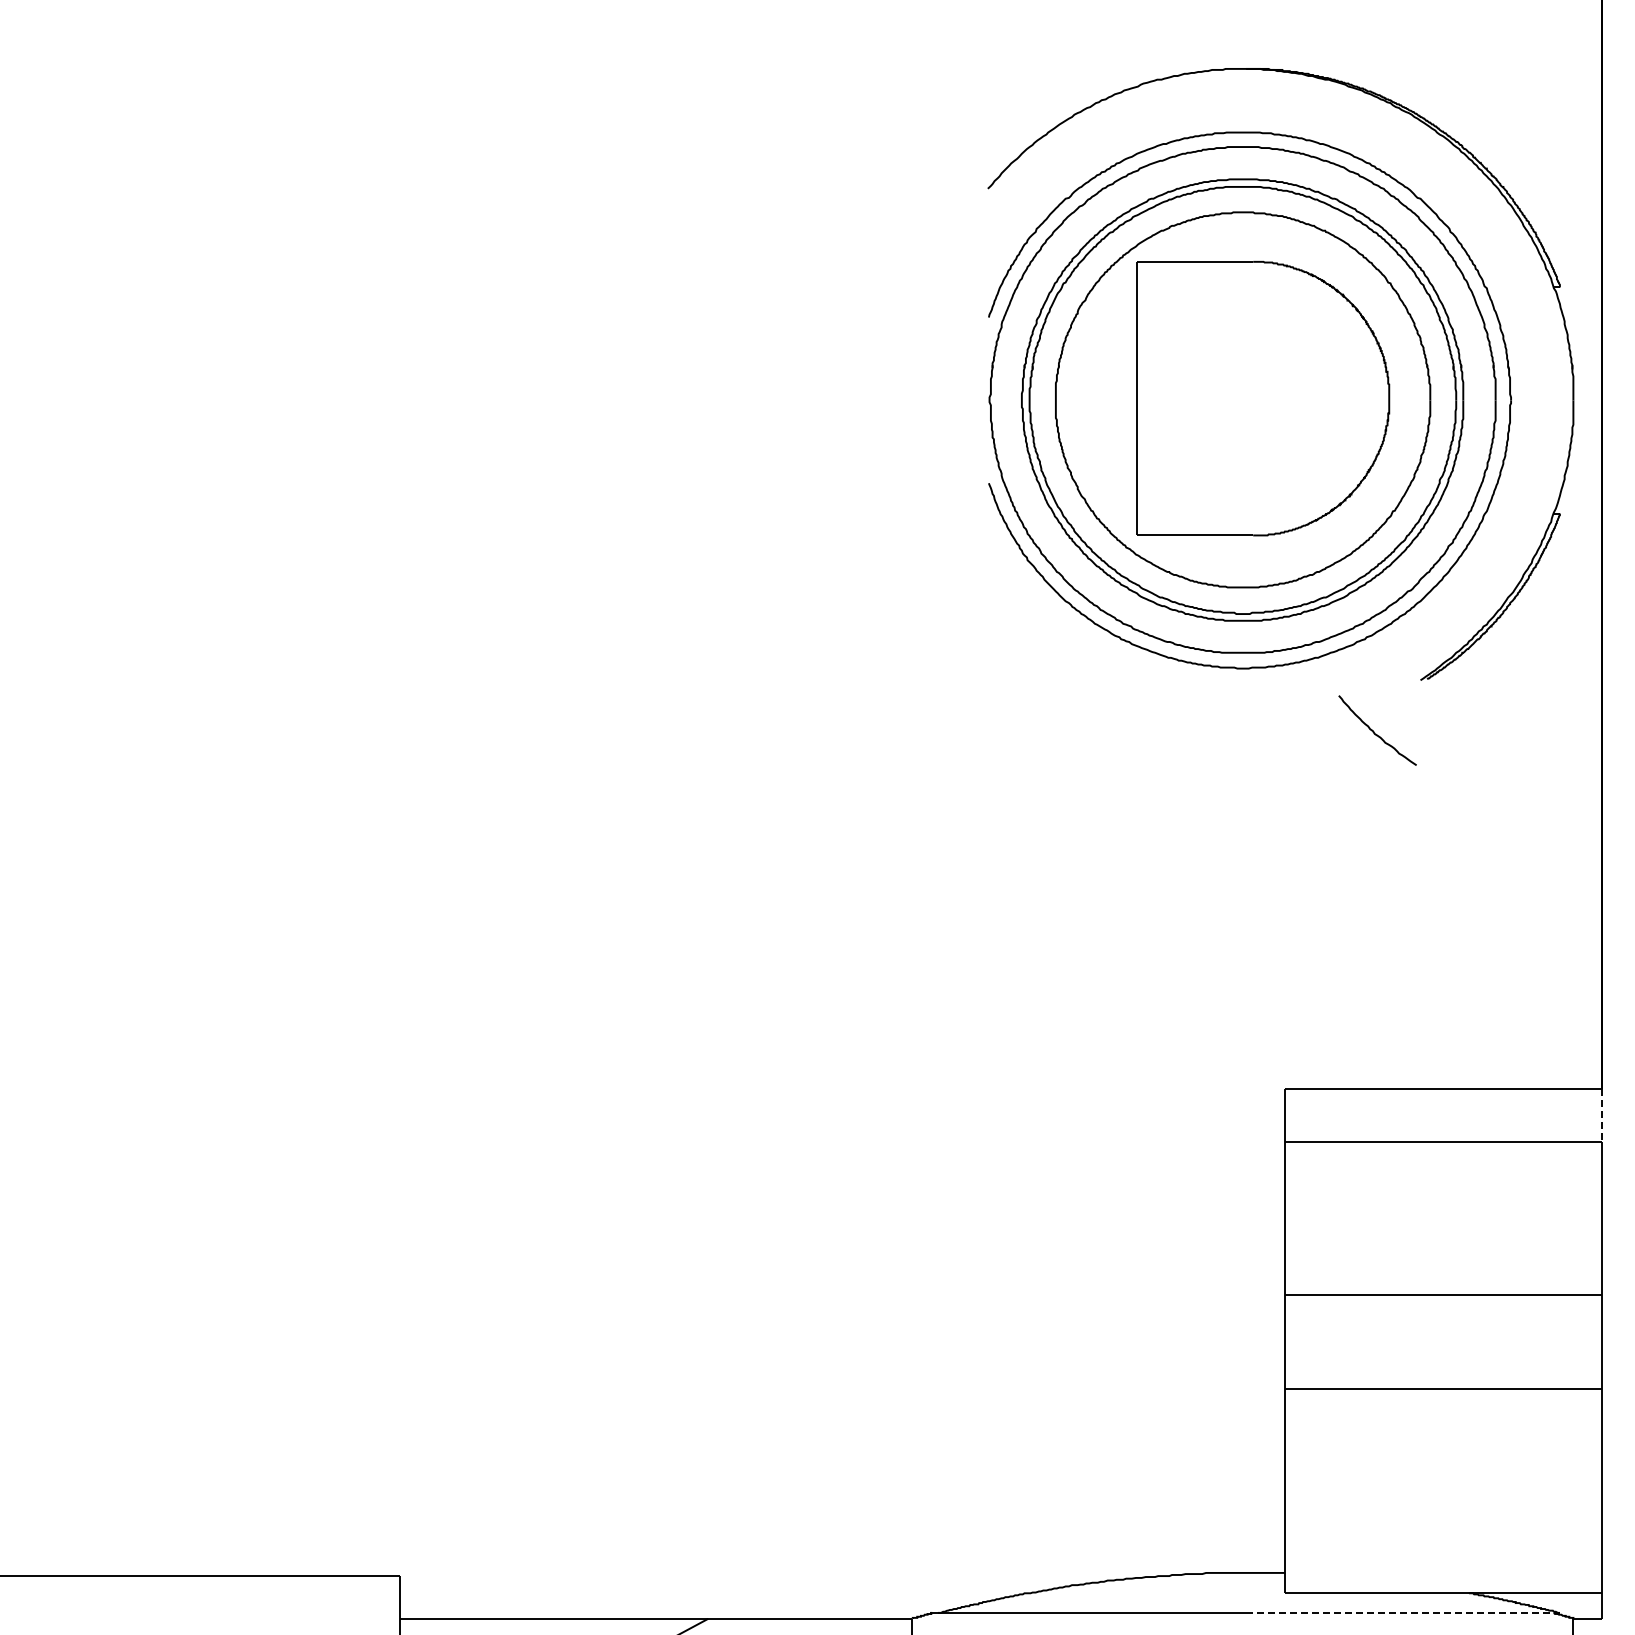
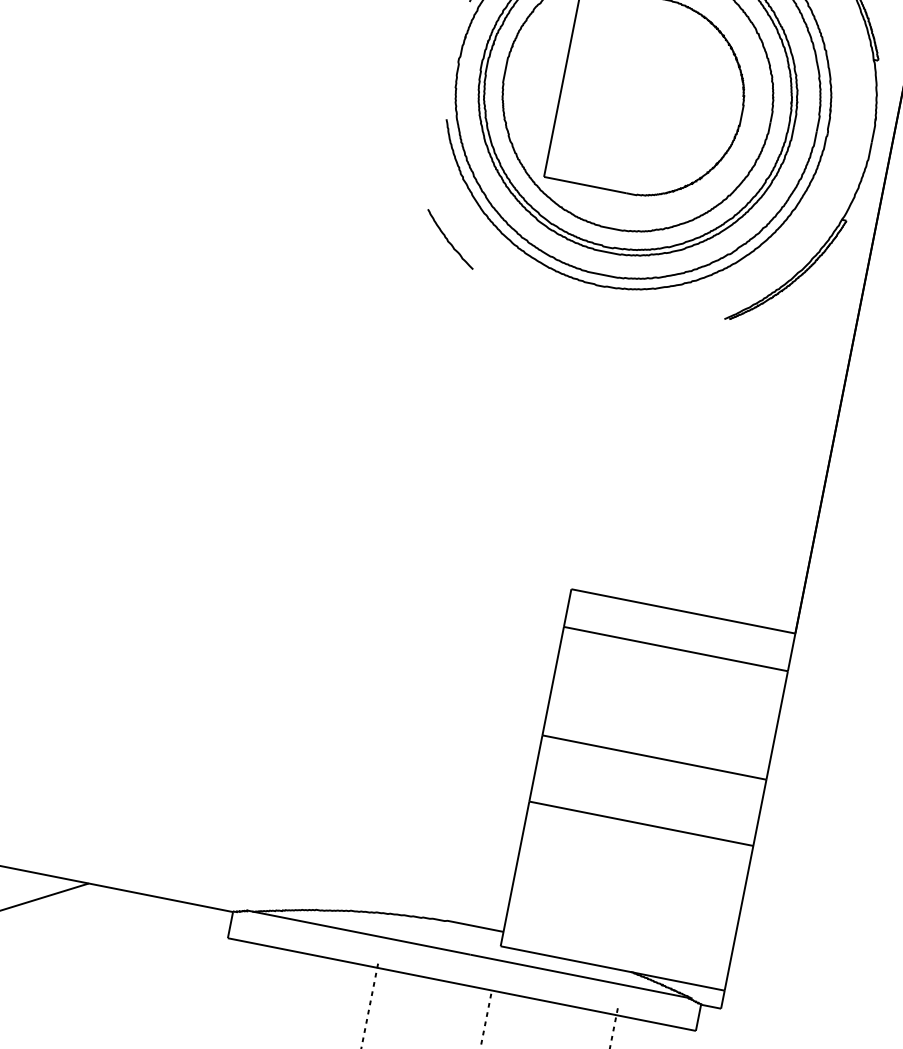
curve: (1374, 731) -> (448, 239), moved
line: (1601, 1115) -> (791, 652), dashed -> solid
line: (1403, 1612) -> (581, 976), dashed -> solid

